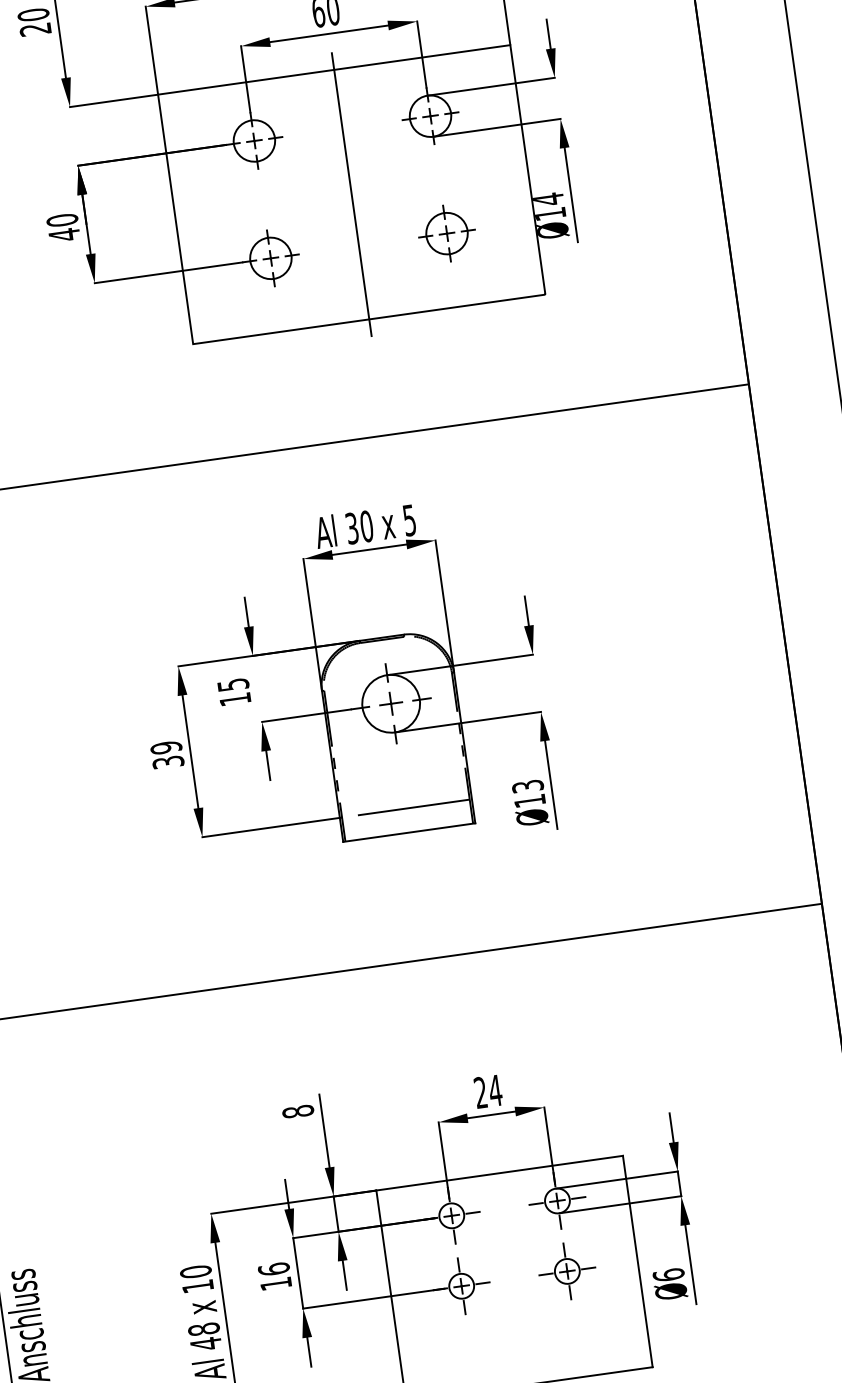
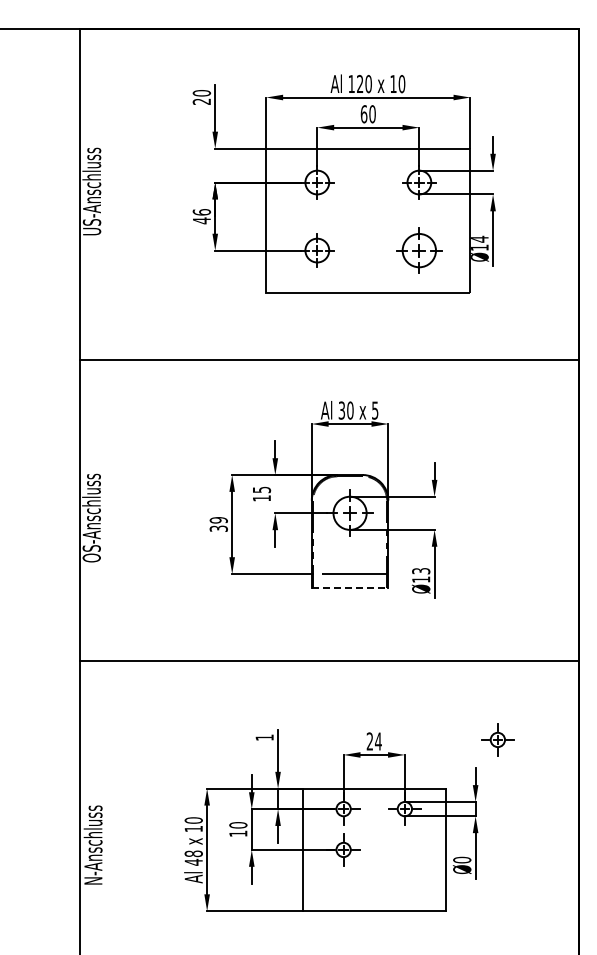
line: (351, 194) -> (368, 220), removed
text: (61, 220) -> (201, 212), 40 -> 46
part: (447, 233) -> (419, 250), size x1.4
line: (409, 831) -> (350, 587), solid -> dashed
text: (297, 1111) -> (264, 737), 8 -> 1
text: (274, 1269) -> (238, 825), 16 -> 10
part: (566, 1270) -> (497, 739), moved
text: (667, 1274) -> (461, 859), Ø6 -> Ø0

